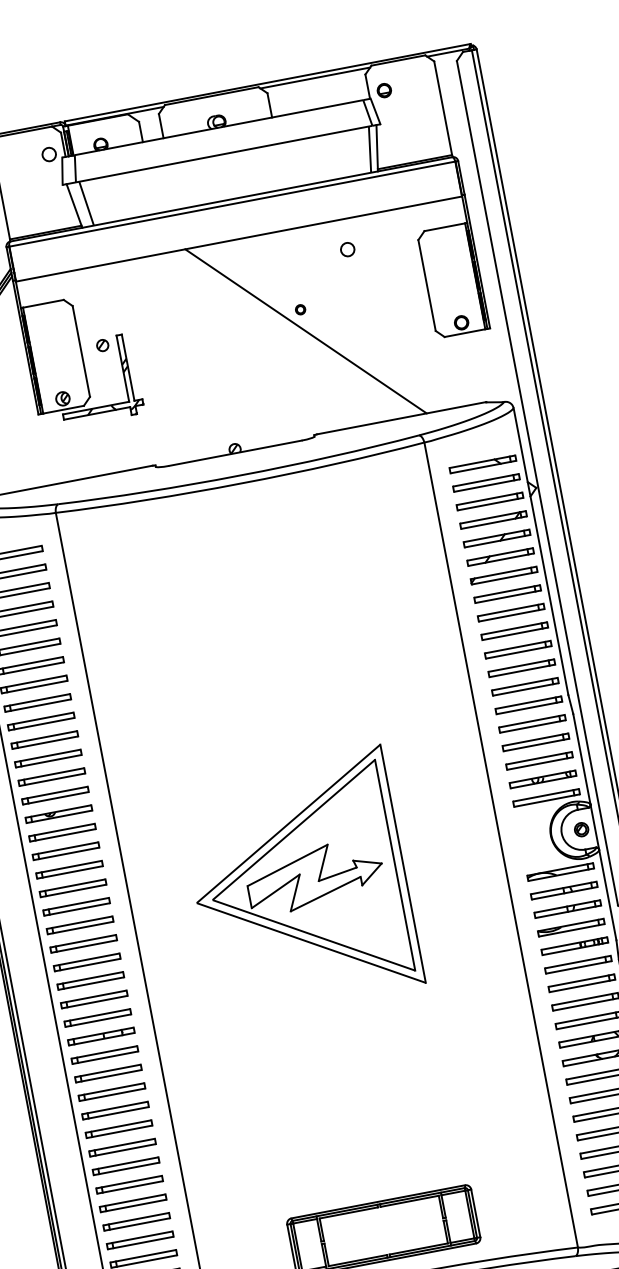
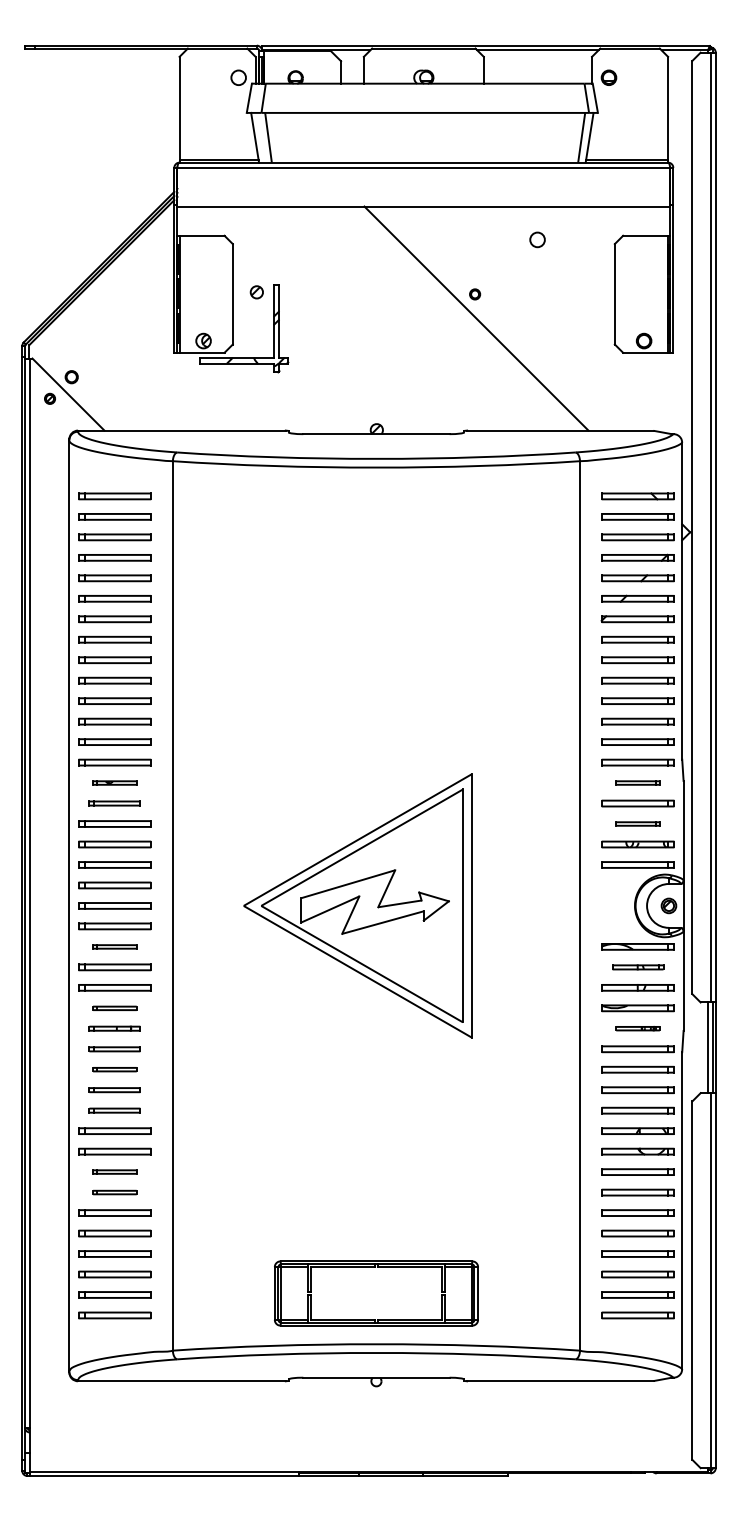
part: (531, 723) -> (637, 782), size x0.6
part: (538, 760) -> (637, 823), size x0.6
part: (58, 813) -> (114, 782), size x0.6
part: (62, 832) -> (114, 803), size x0.7
part: (563, 890) -> (637, 967), size x0.7
part: (574, 946) -> (637, 1028), size x0.6
part: (86, 962) -> (114, 946), size x0.6
part: (97, 1018) -> (114, 1008), size x0.6
part: (100, 1036) -> (114, 1028), size x0.7
part: (104, 1055) -> (114, 1049), size x0.7
part: (108, 1073) -> (114, 1069), size x0.6
part: (111, 1091) -> (114, 1089), size x0.7
part: (115, 1110) -> (114, 1110), size x0.7
part: (125, 1165) -> (114, 1171), size x0.6
part: (129, 1184) -> (114, 1192), size x0.6

